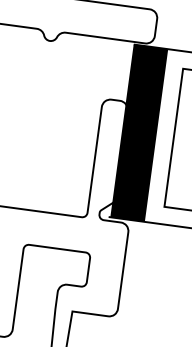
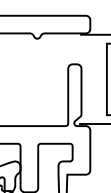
fill: (138, 133) -> (88, 79), removed

